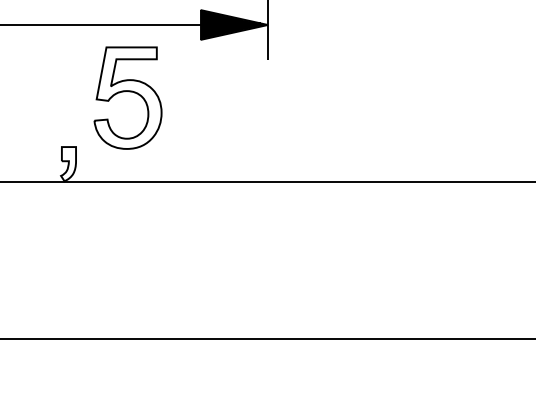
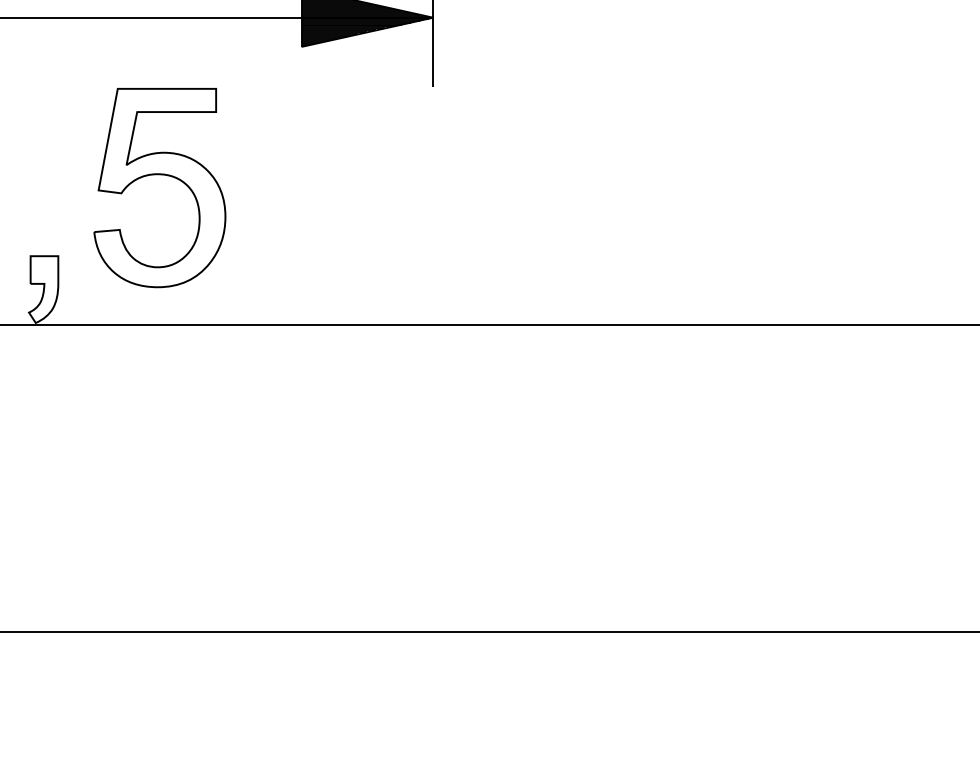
part: (127, 97) -> (158, 186), moved

